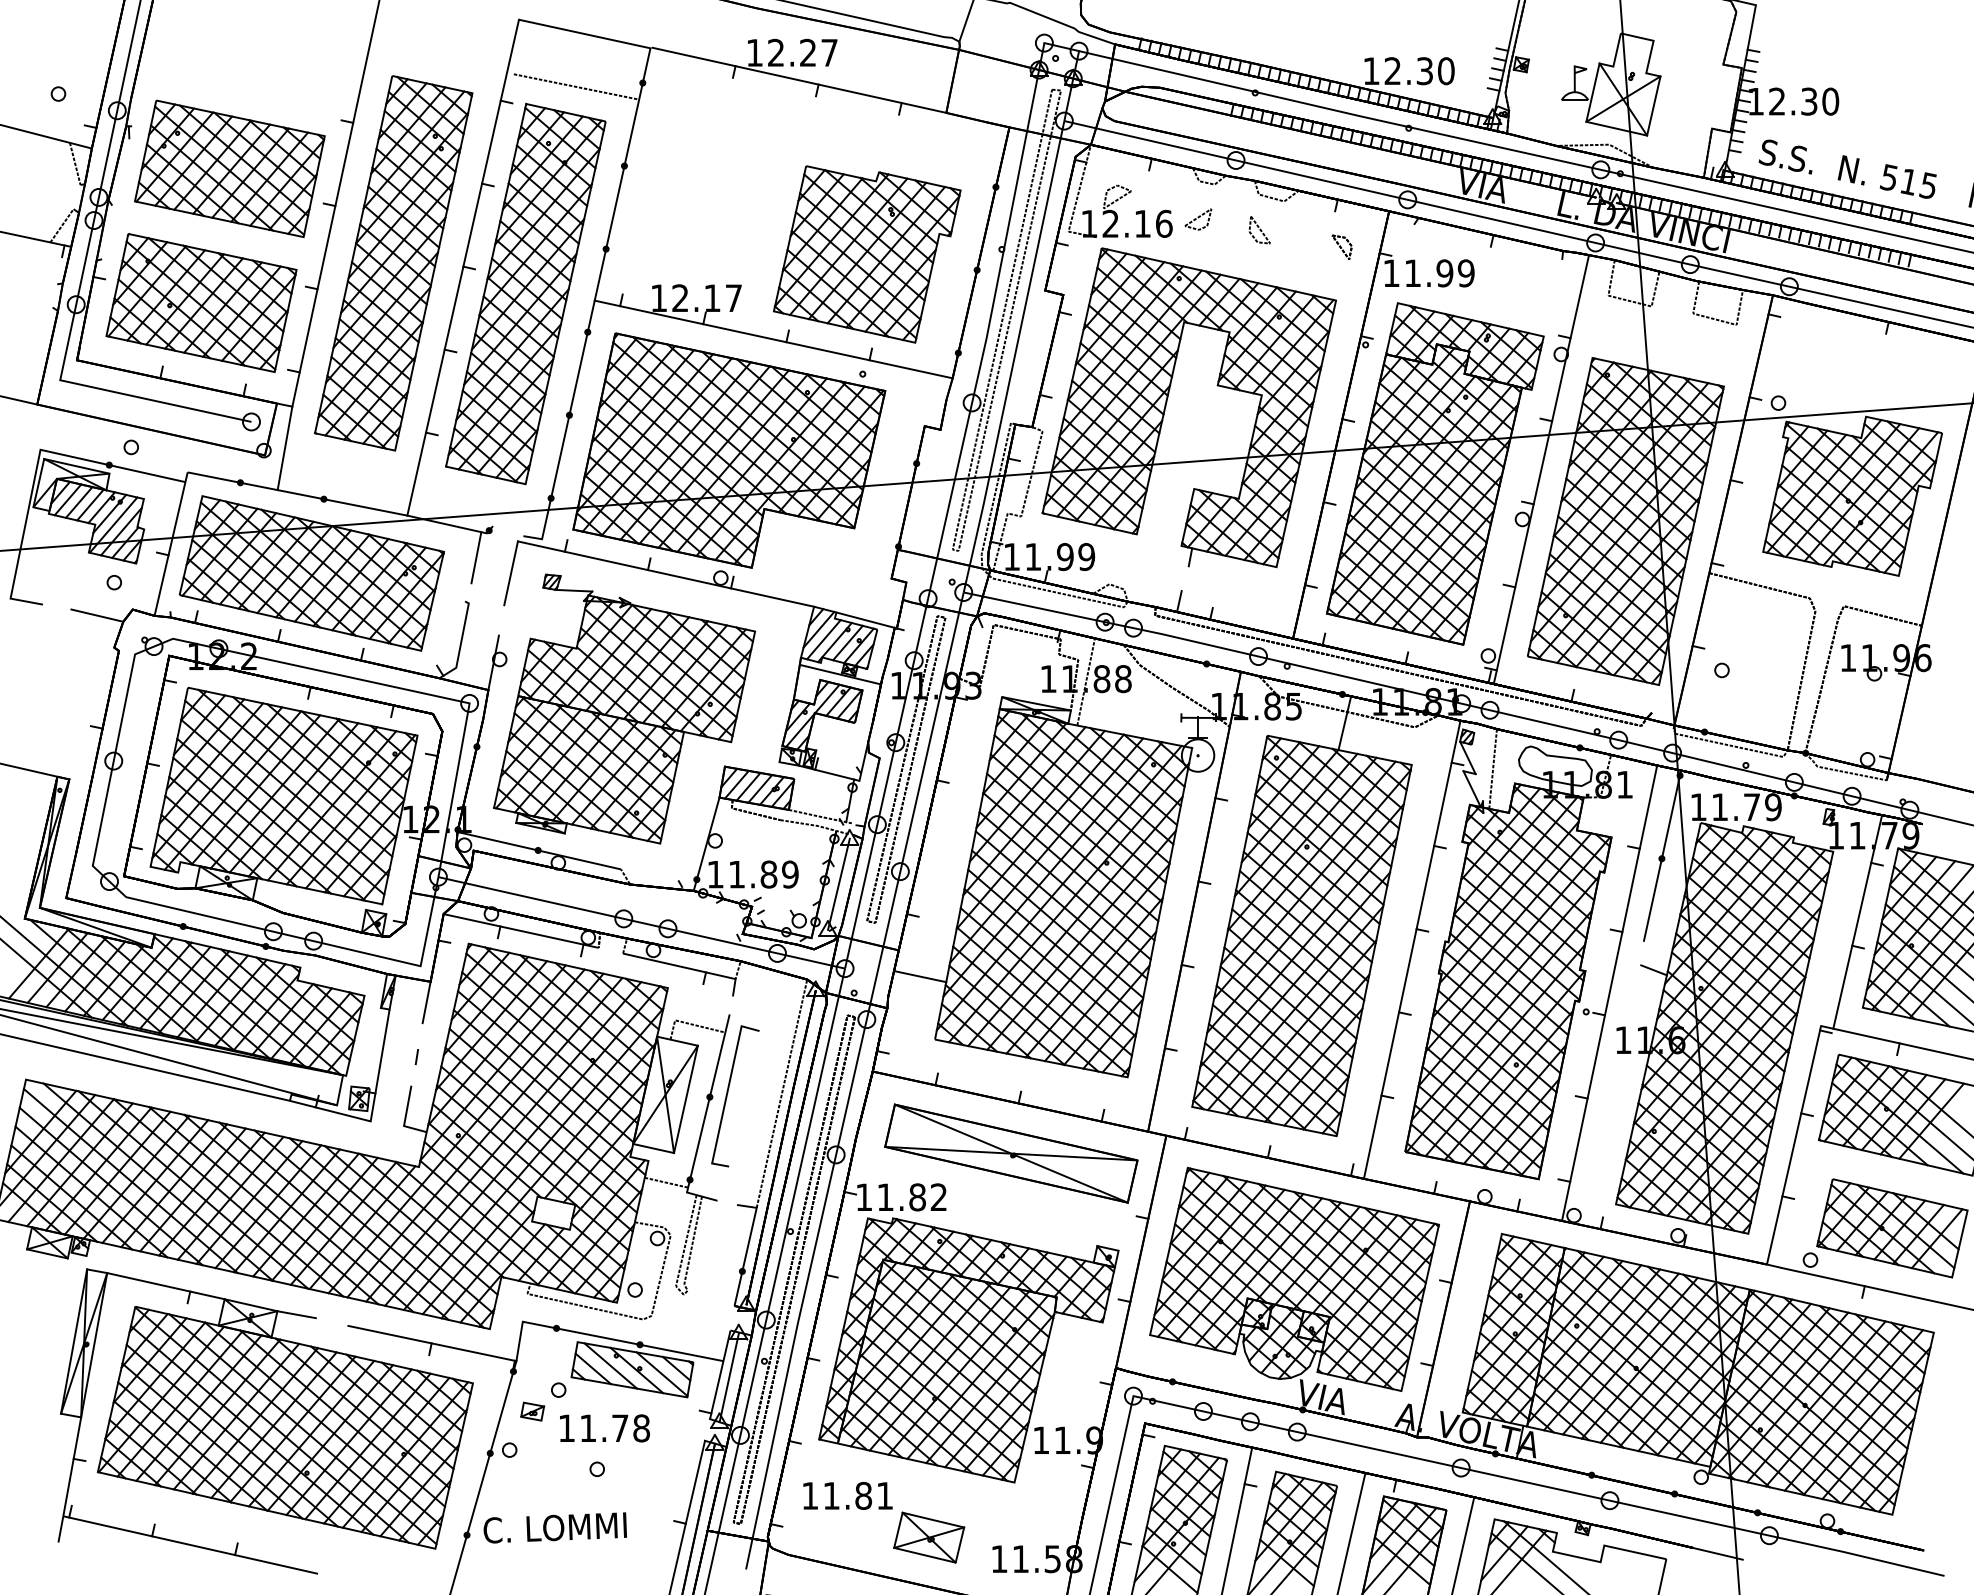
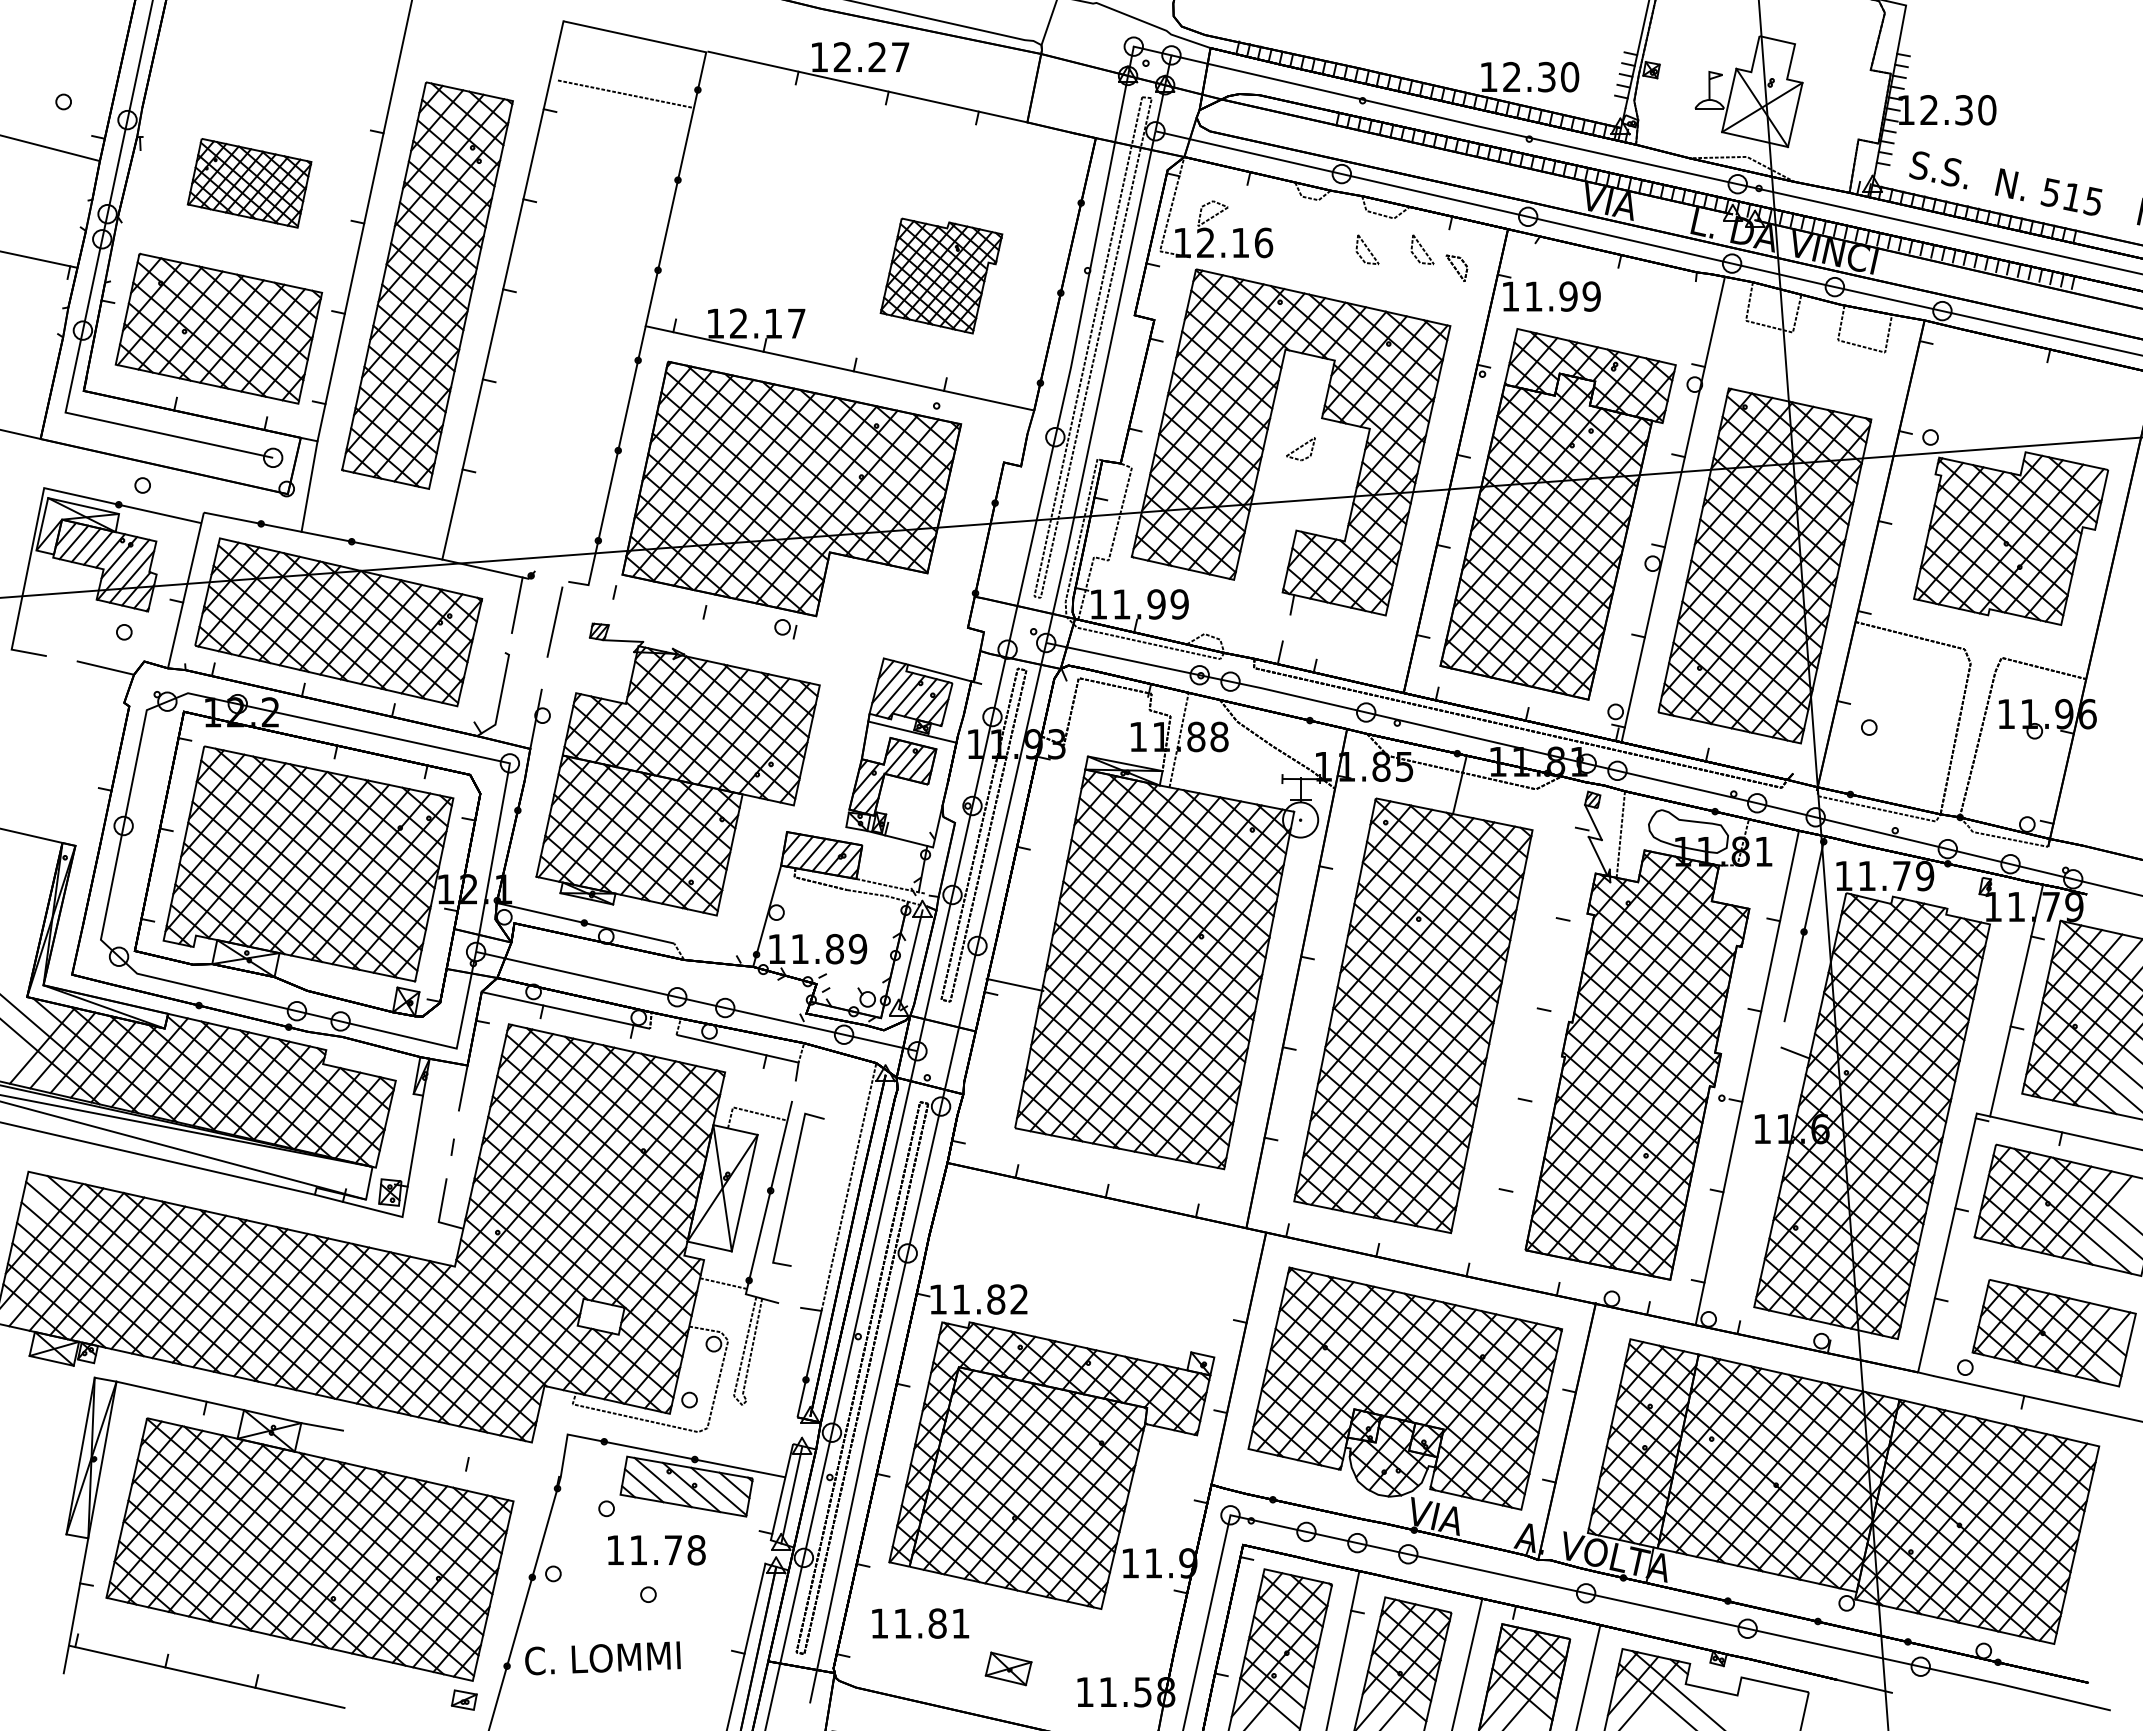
line: (74, 163) -> (81, 177), removed
part: (229, 169) -> (249, 183), size x0.6
part: (1197, 219) -> (1300, 449), moved
line: (62, 225) -> (67, 244), removed
part: (1310, 229) -> (1422, 249), added
part: (867, 253) -> (941, 275), size x0.6
part: (525, 293) -> (570, 318), removed
line: (665, 573) -> (722, 622), removed
line: (1411, 949) -> (1532, 1030), removed
line: (919, 976) -> (1014, 984), moved
part: (1010, 1153) -> (1097, 1251), removed
line: (432, 1343) -> (469, 1458), removed
part: (531, 1411) -> (463, 1699), moved
part: (928, 1537) -> (1008, 1668), size x0.6

